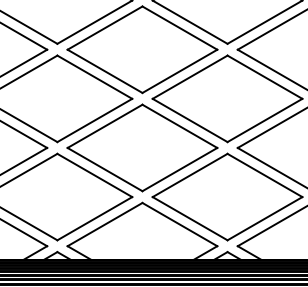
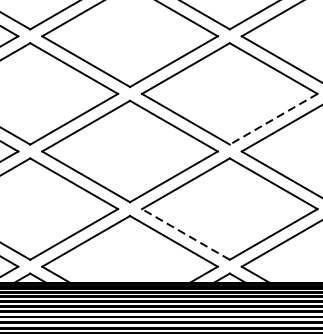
line: (264, 120) -> (273, 119), solid -> dashed
line: (189, 218) -> (185, 234), solid -> dashed

